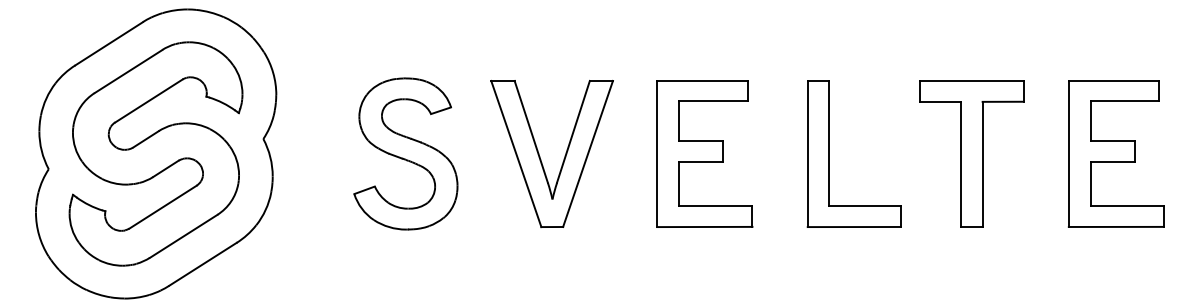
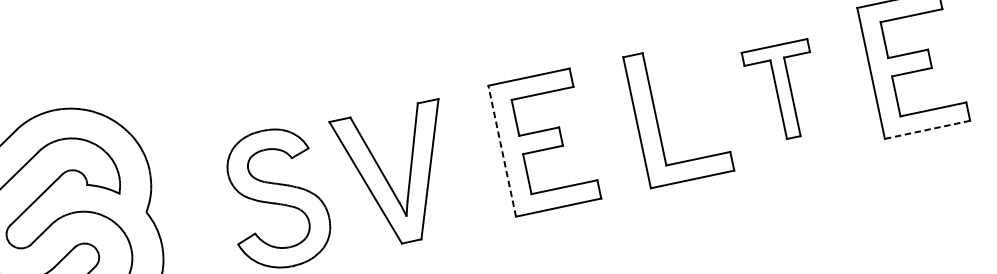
line: (657, 153) -> (502, 150), solid -> dashed
part: (971, 153) -> (783, 91), size x0.7
part: (540, 156) -> (387, 180), moved
line: (1116, 226) -> (927, 129), solid -> dashed

